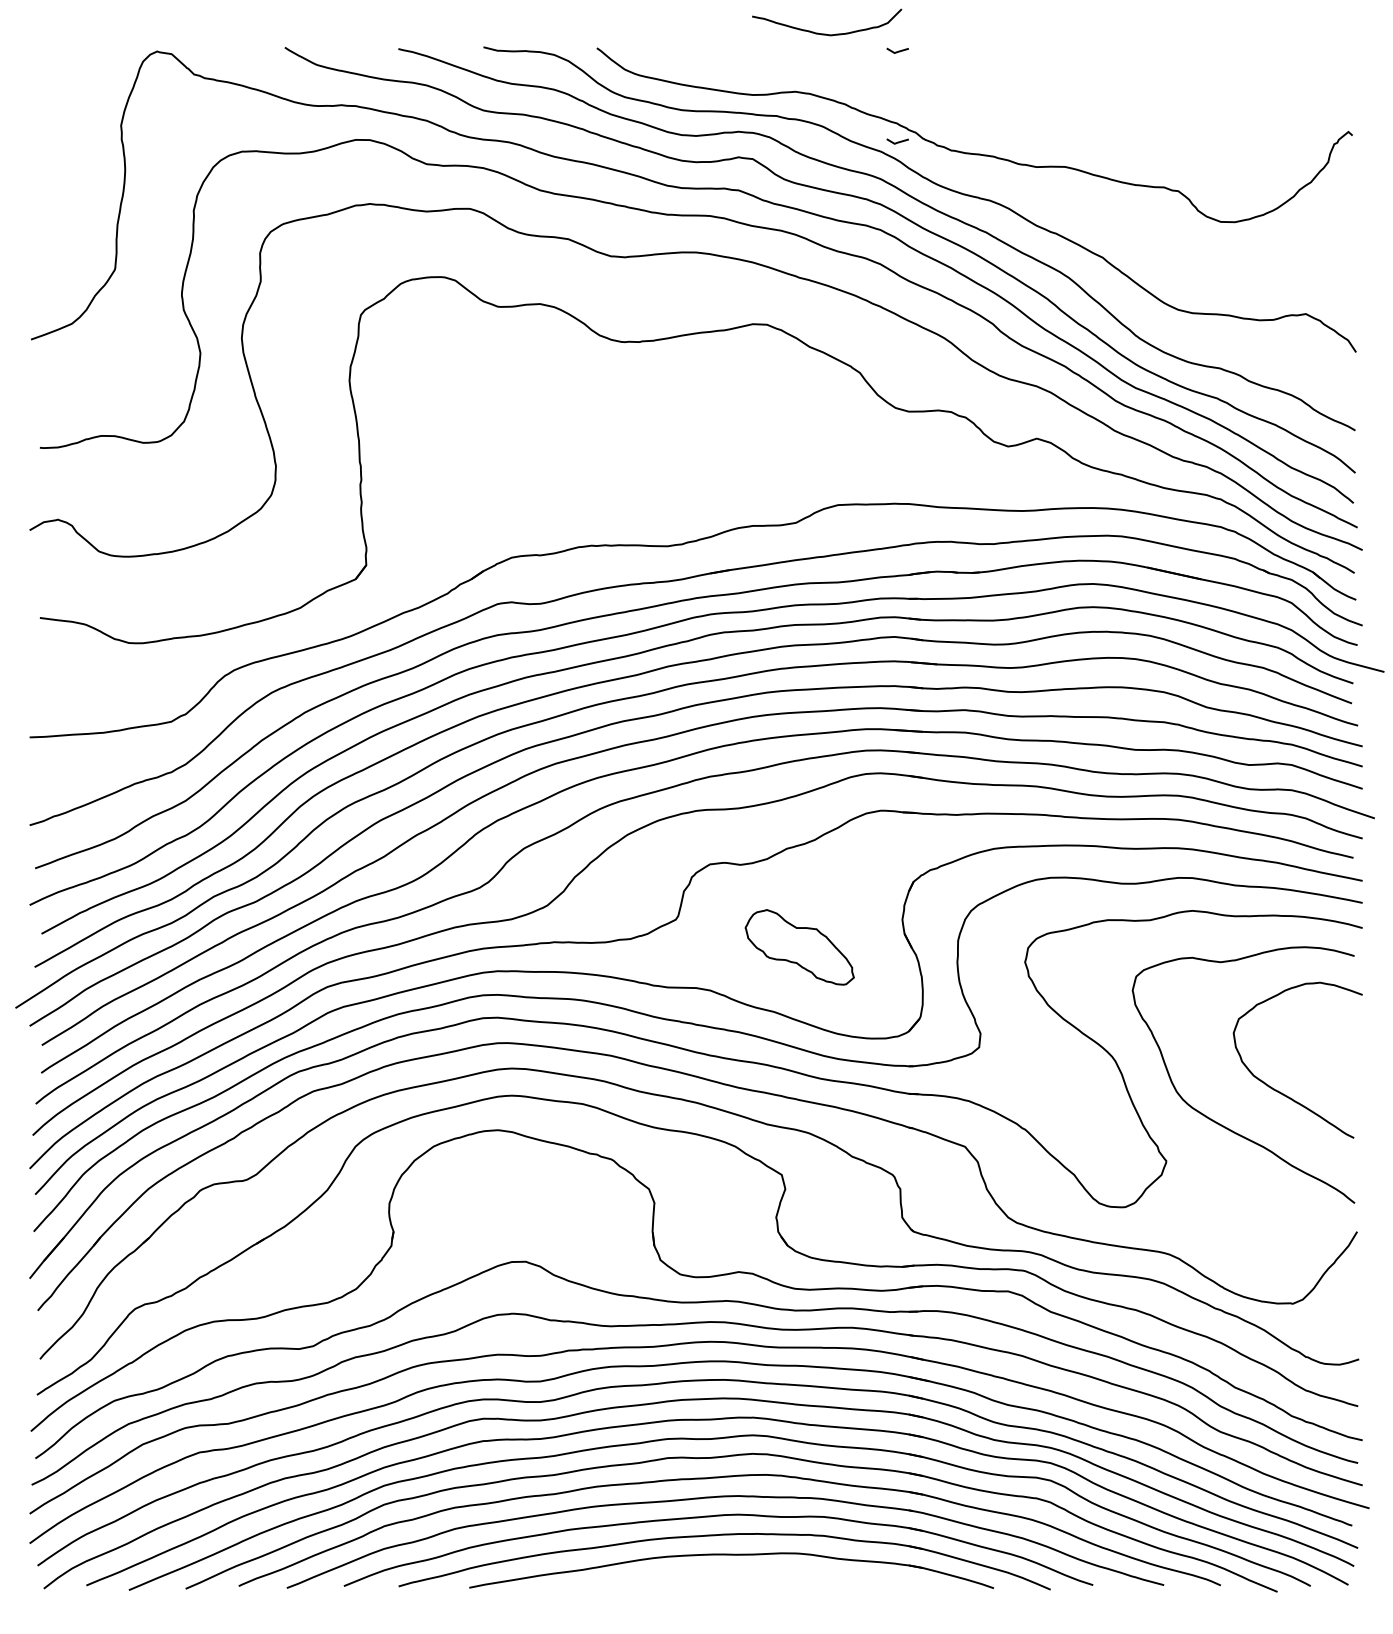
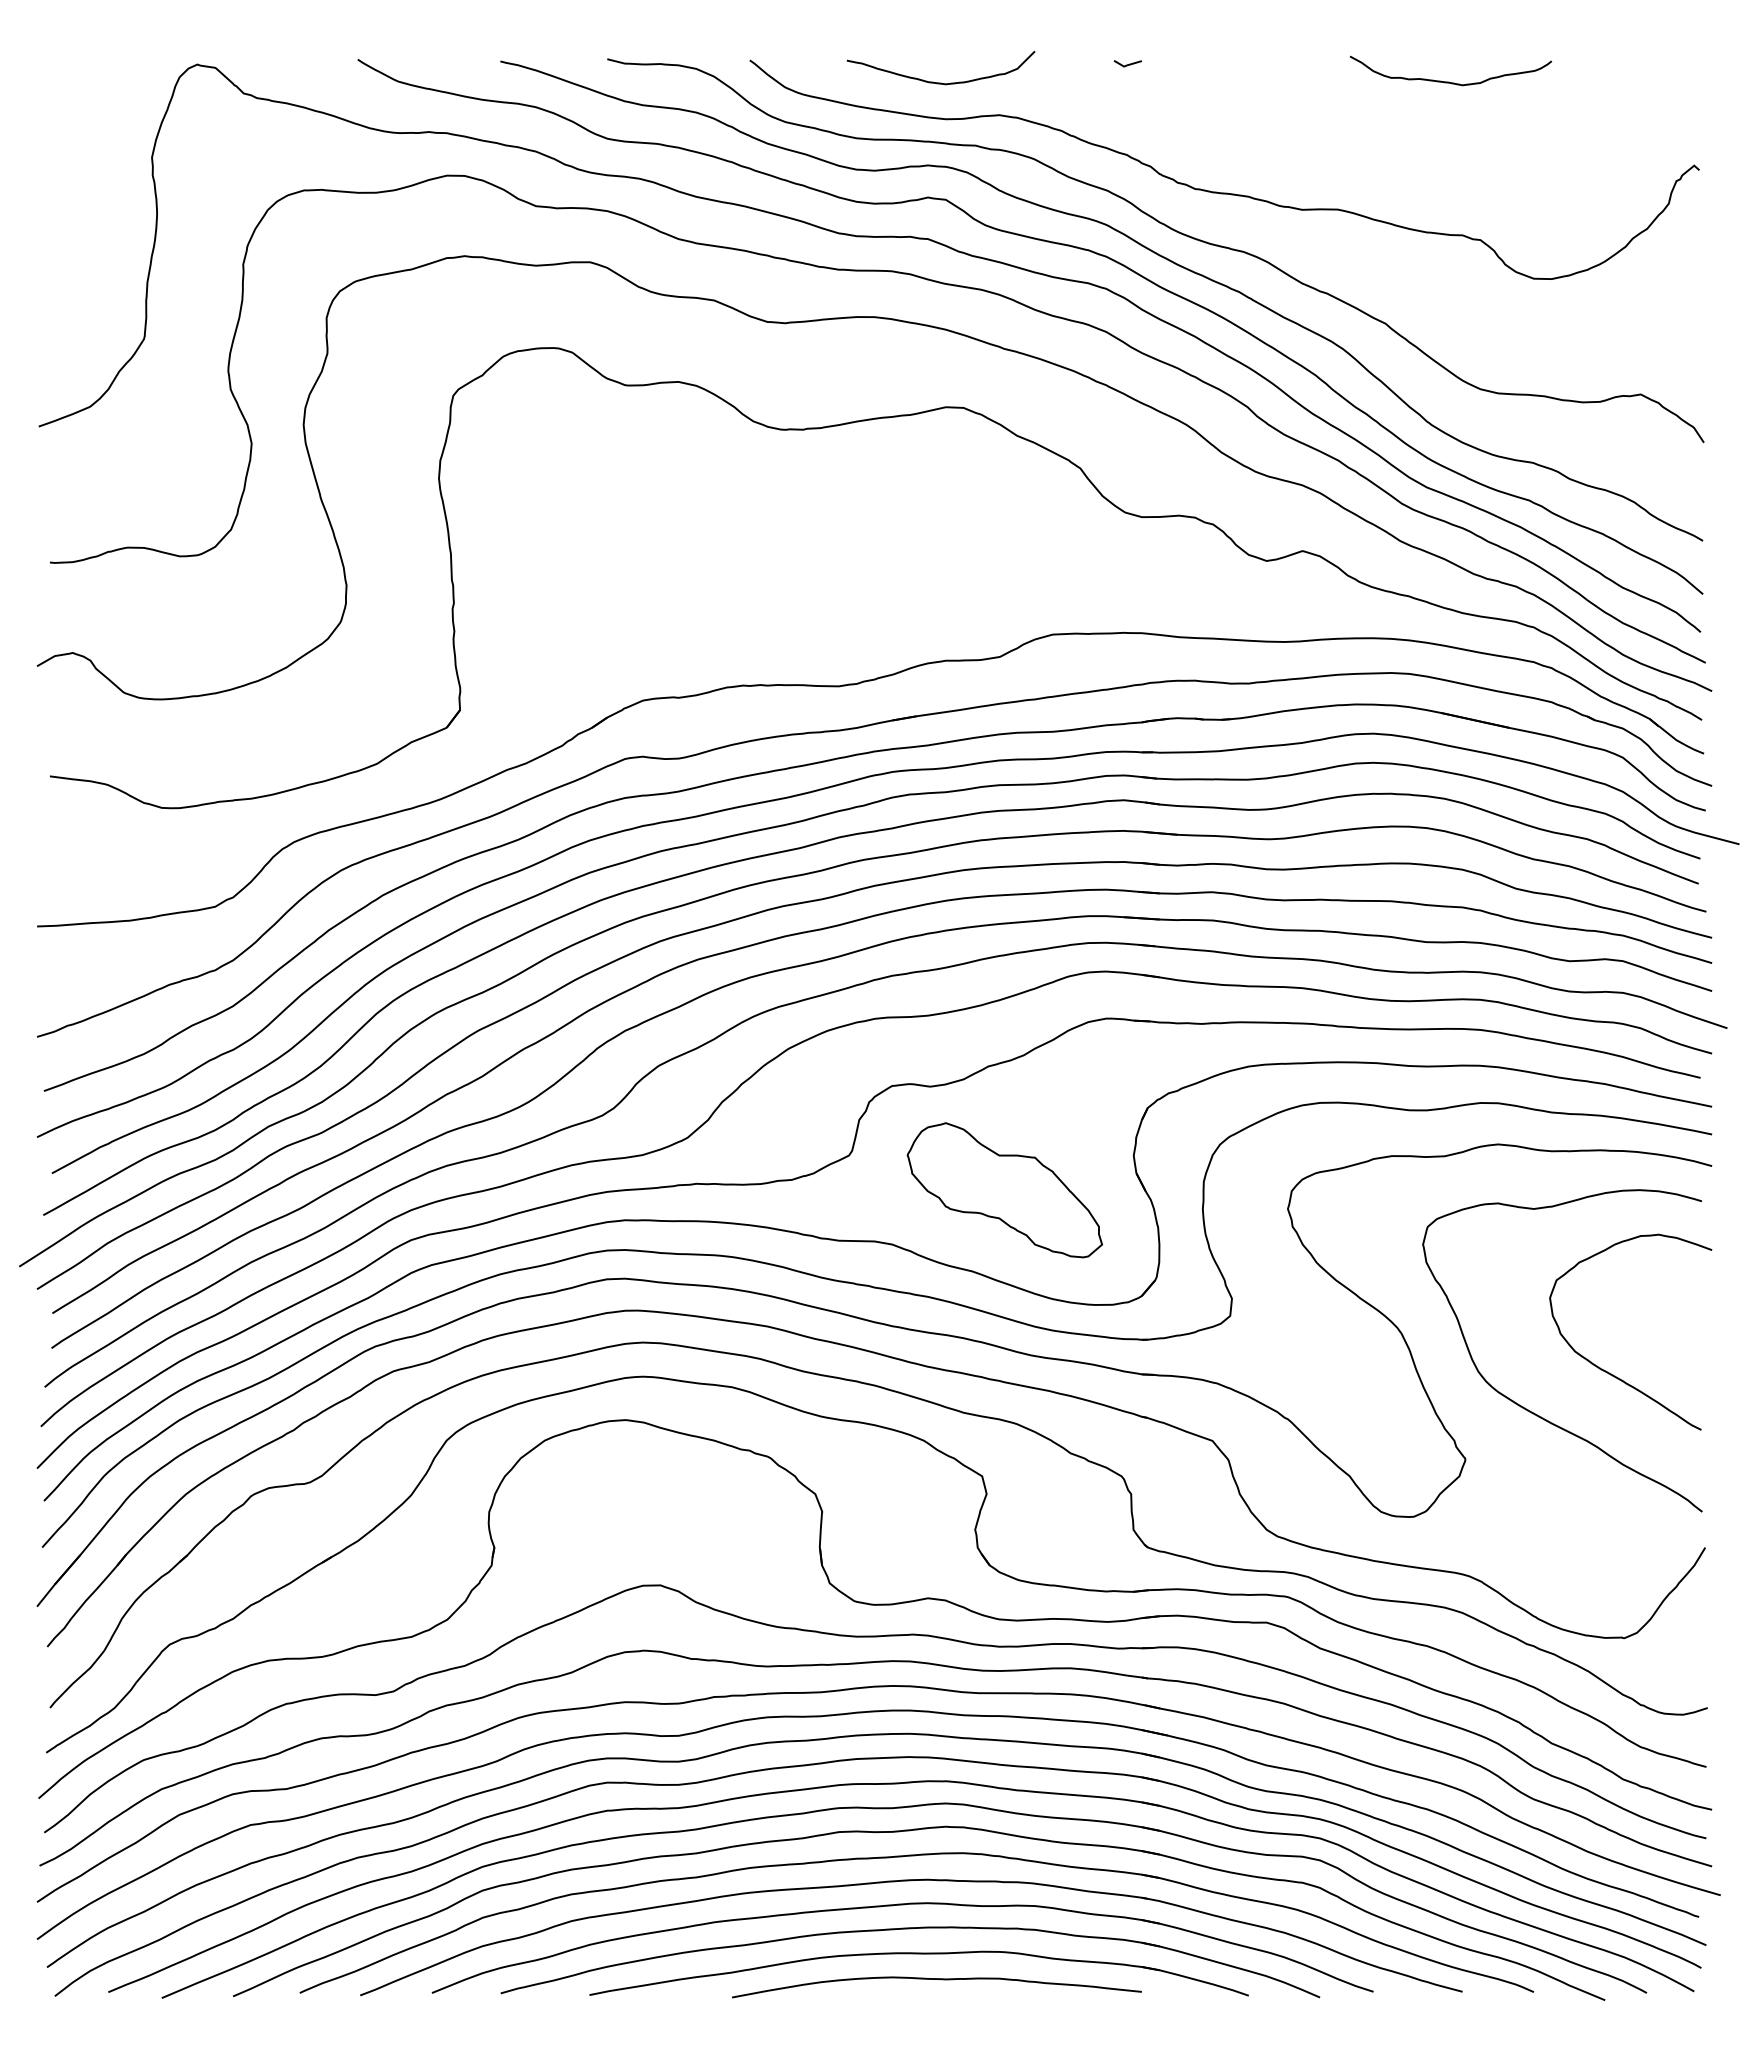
curve: (826, 33) -> (940, 82), moved
curve: (1153, 64) -> (1449, 81), added
line: (897, 142) -> (1127, 178), removed
part: (799, 947) -> (1004, 1190), size x1.43
curve: (745, 1575) -> (936, 1979), added

